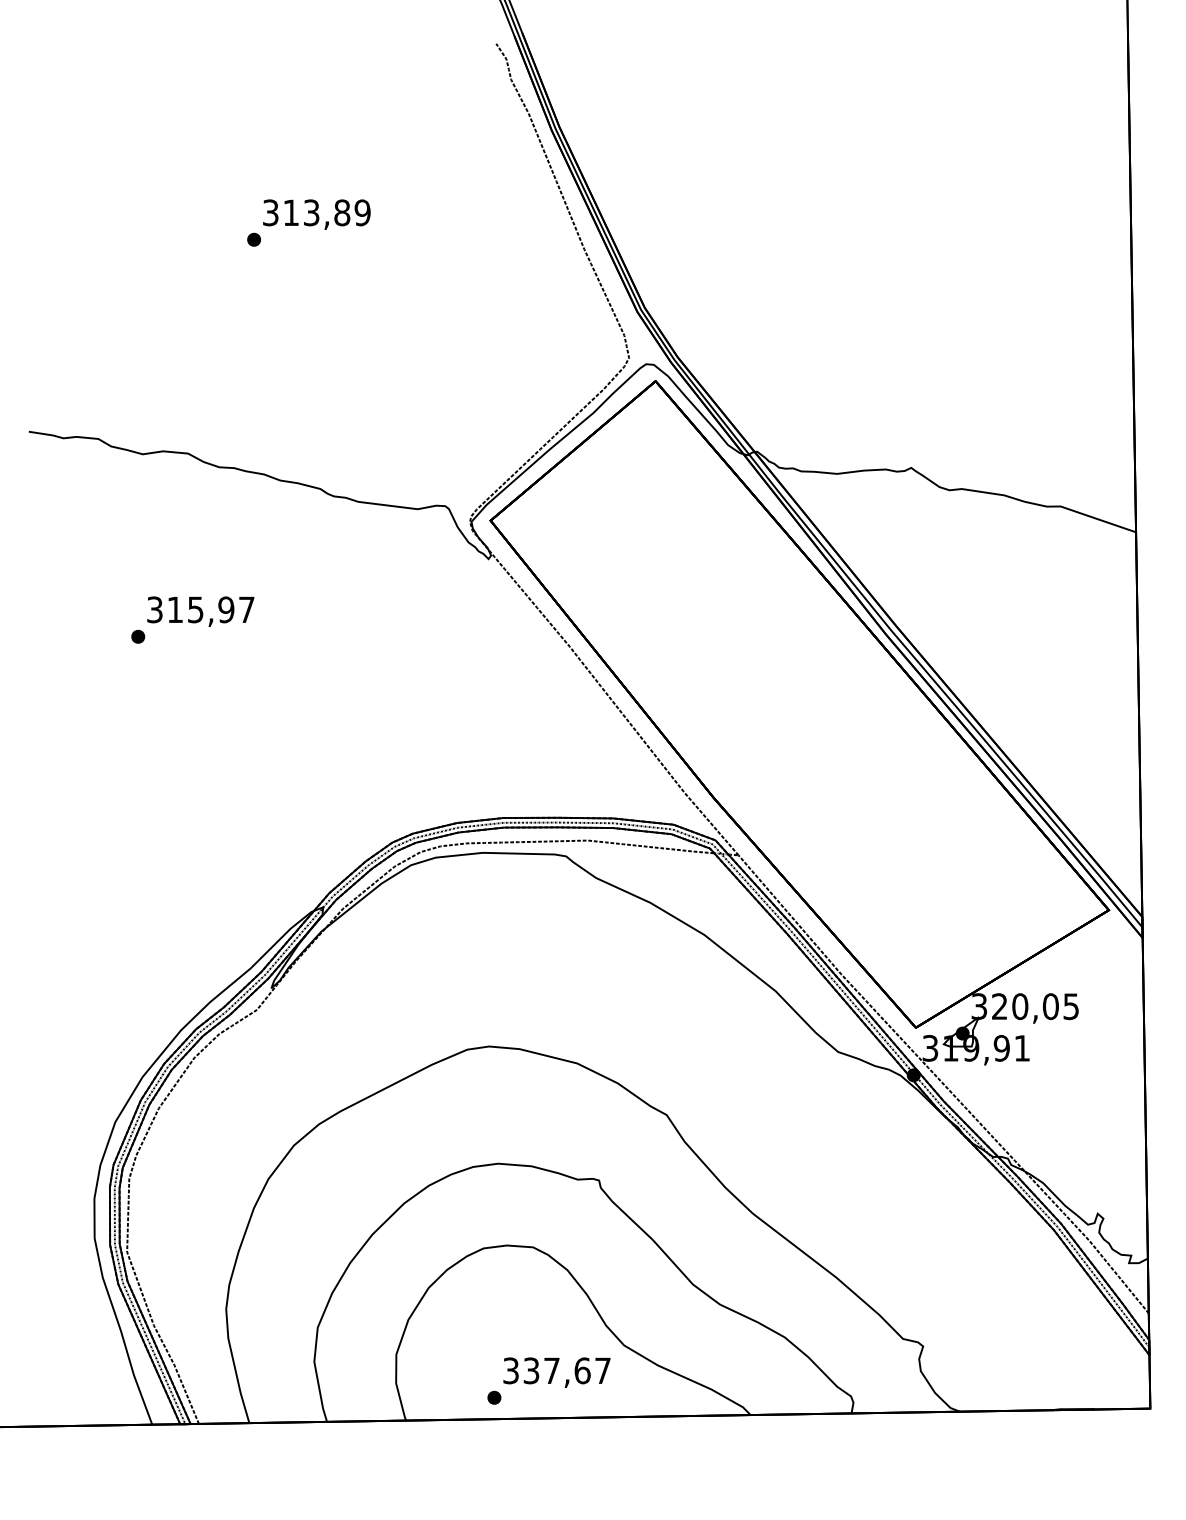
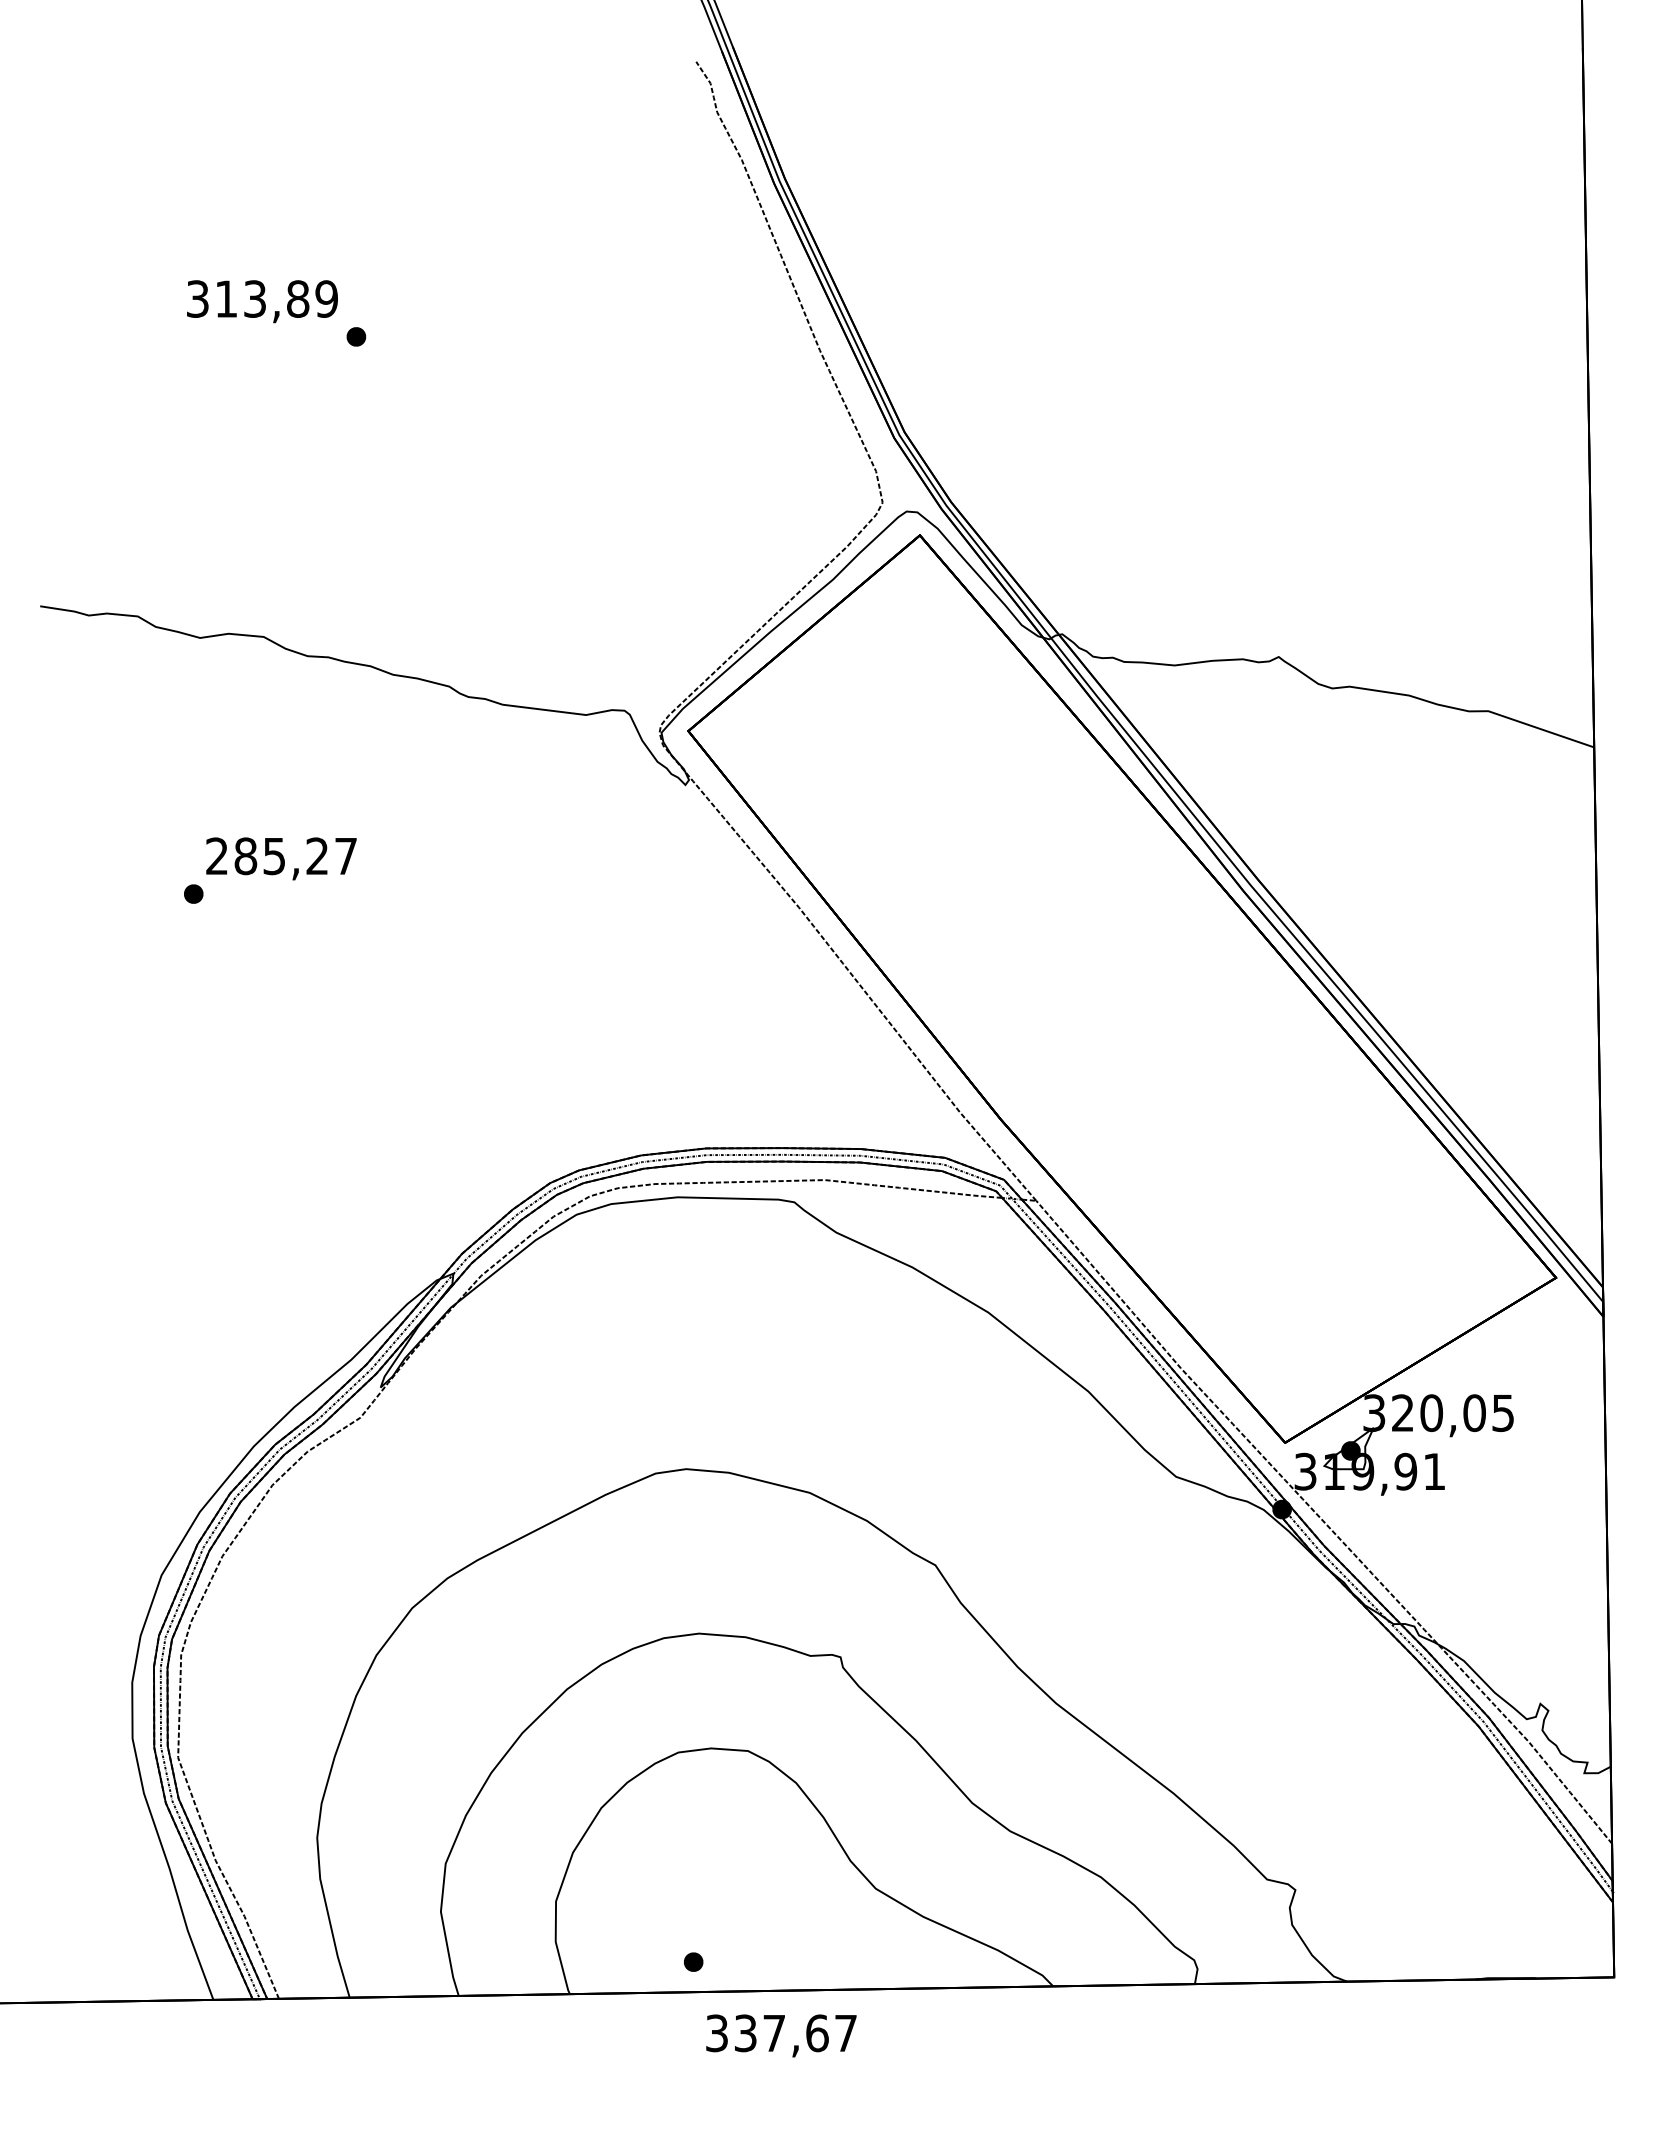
text: (316, 214) -> (262, 301), moved
text: (190, 610) -> (267, 856), 315,97 -> 285,27
text: (557, 1372) -> (781, 2035), moved

